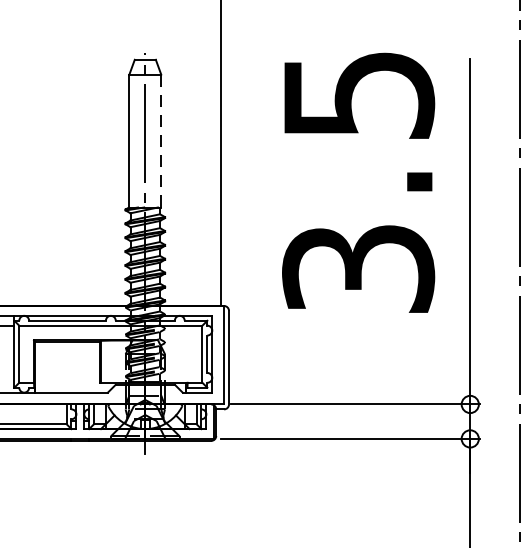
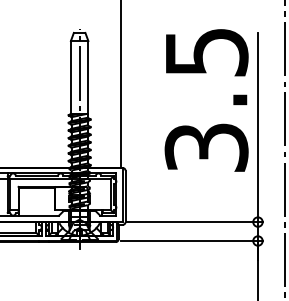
line: (161, 140) -> (88, 77), dashed -> solid
text: (358, 182) -> (206, 100), moved

